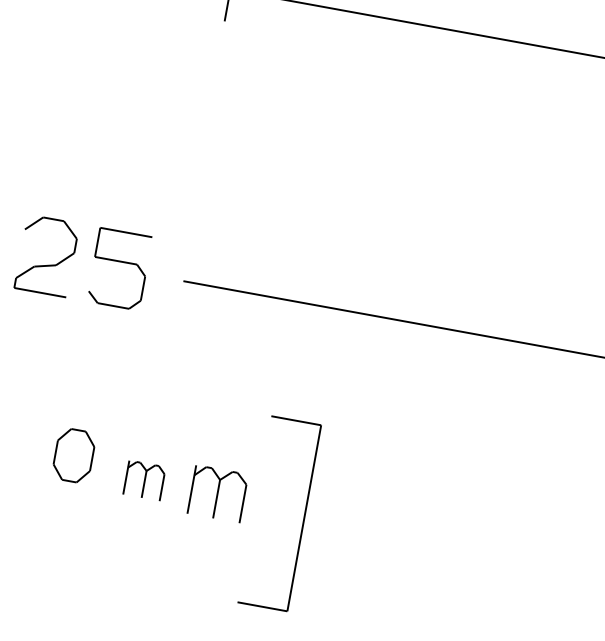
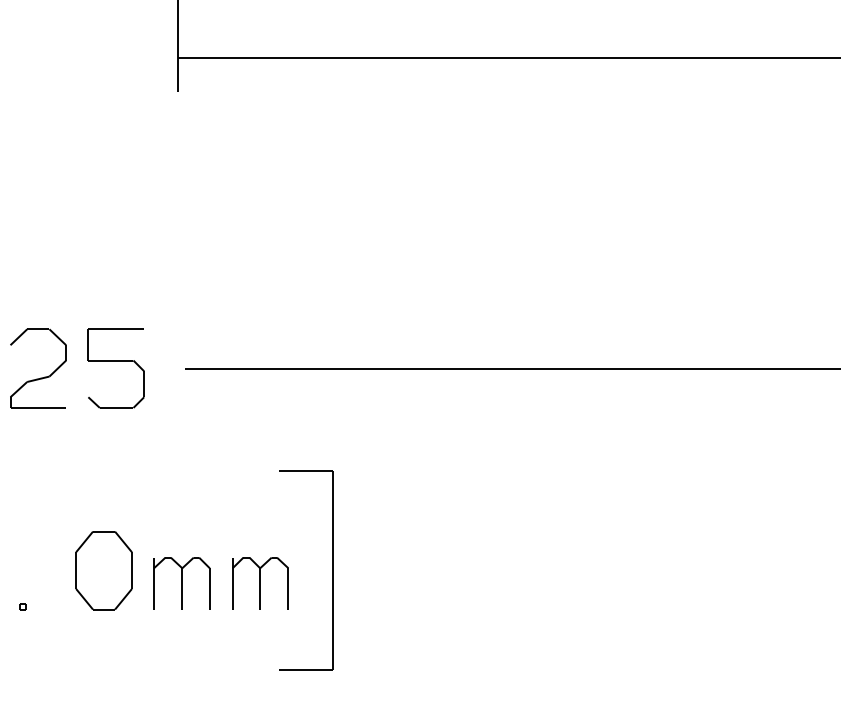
part: (73, 455) -> (103, 570), size x1.43
part: (144, 480) -> (181, 583), size x1.43
part: (303, 518) -> (332, 570), moved

